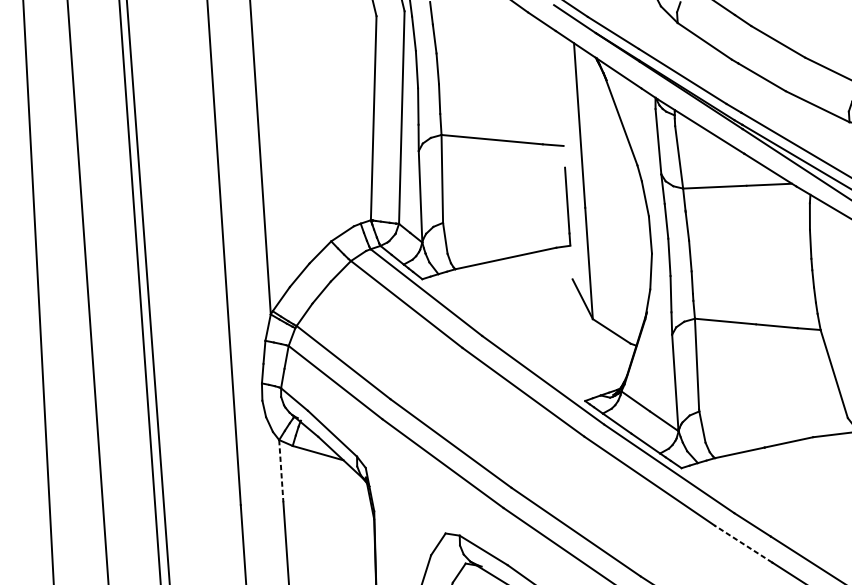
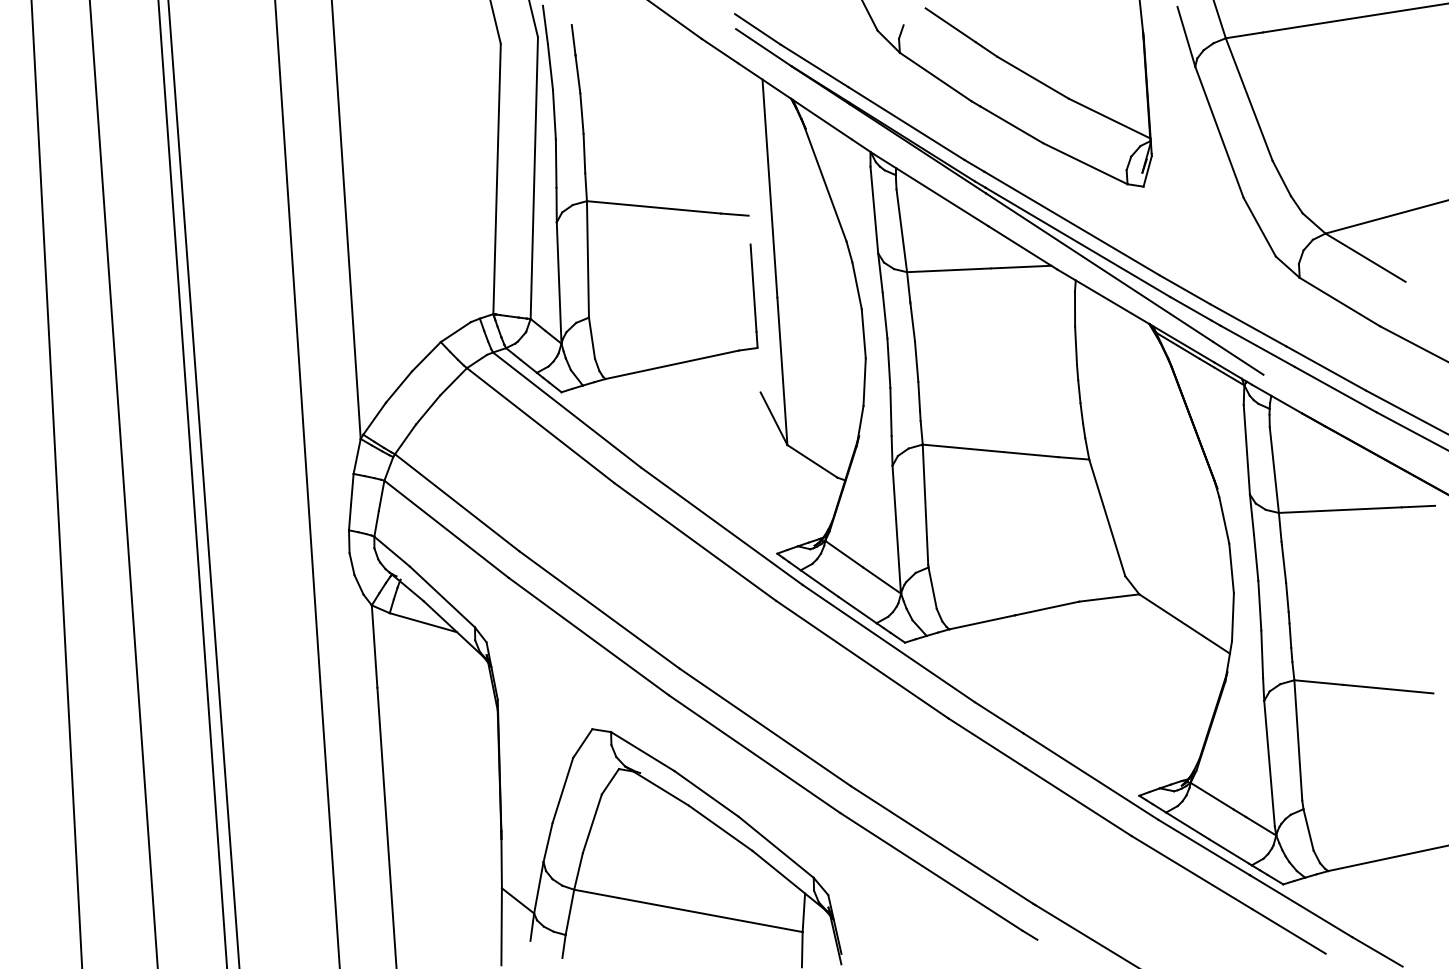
line: (281, 471) -> (374, 647), dashed -> solid
line: (743, 544) -> (986, 743), dashed -> solid

